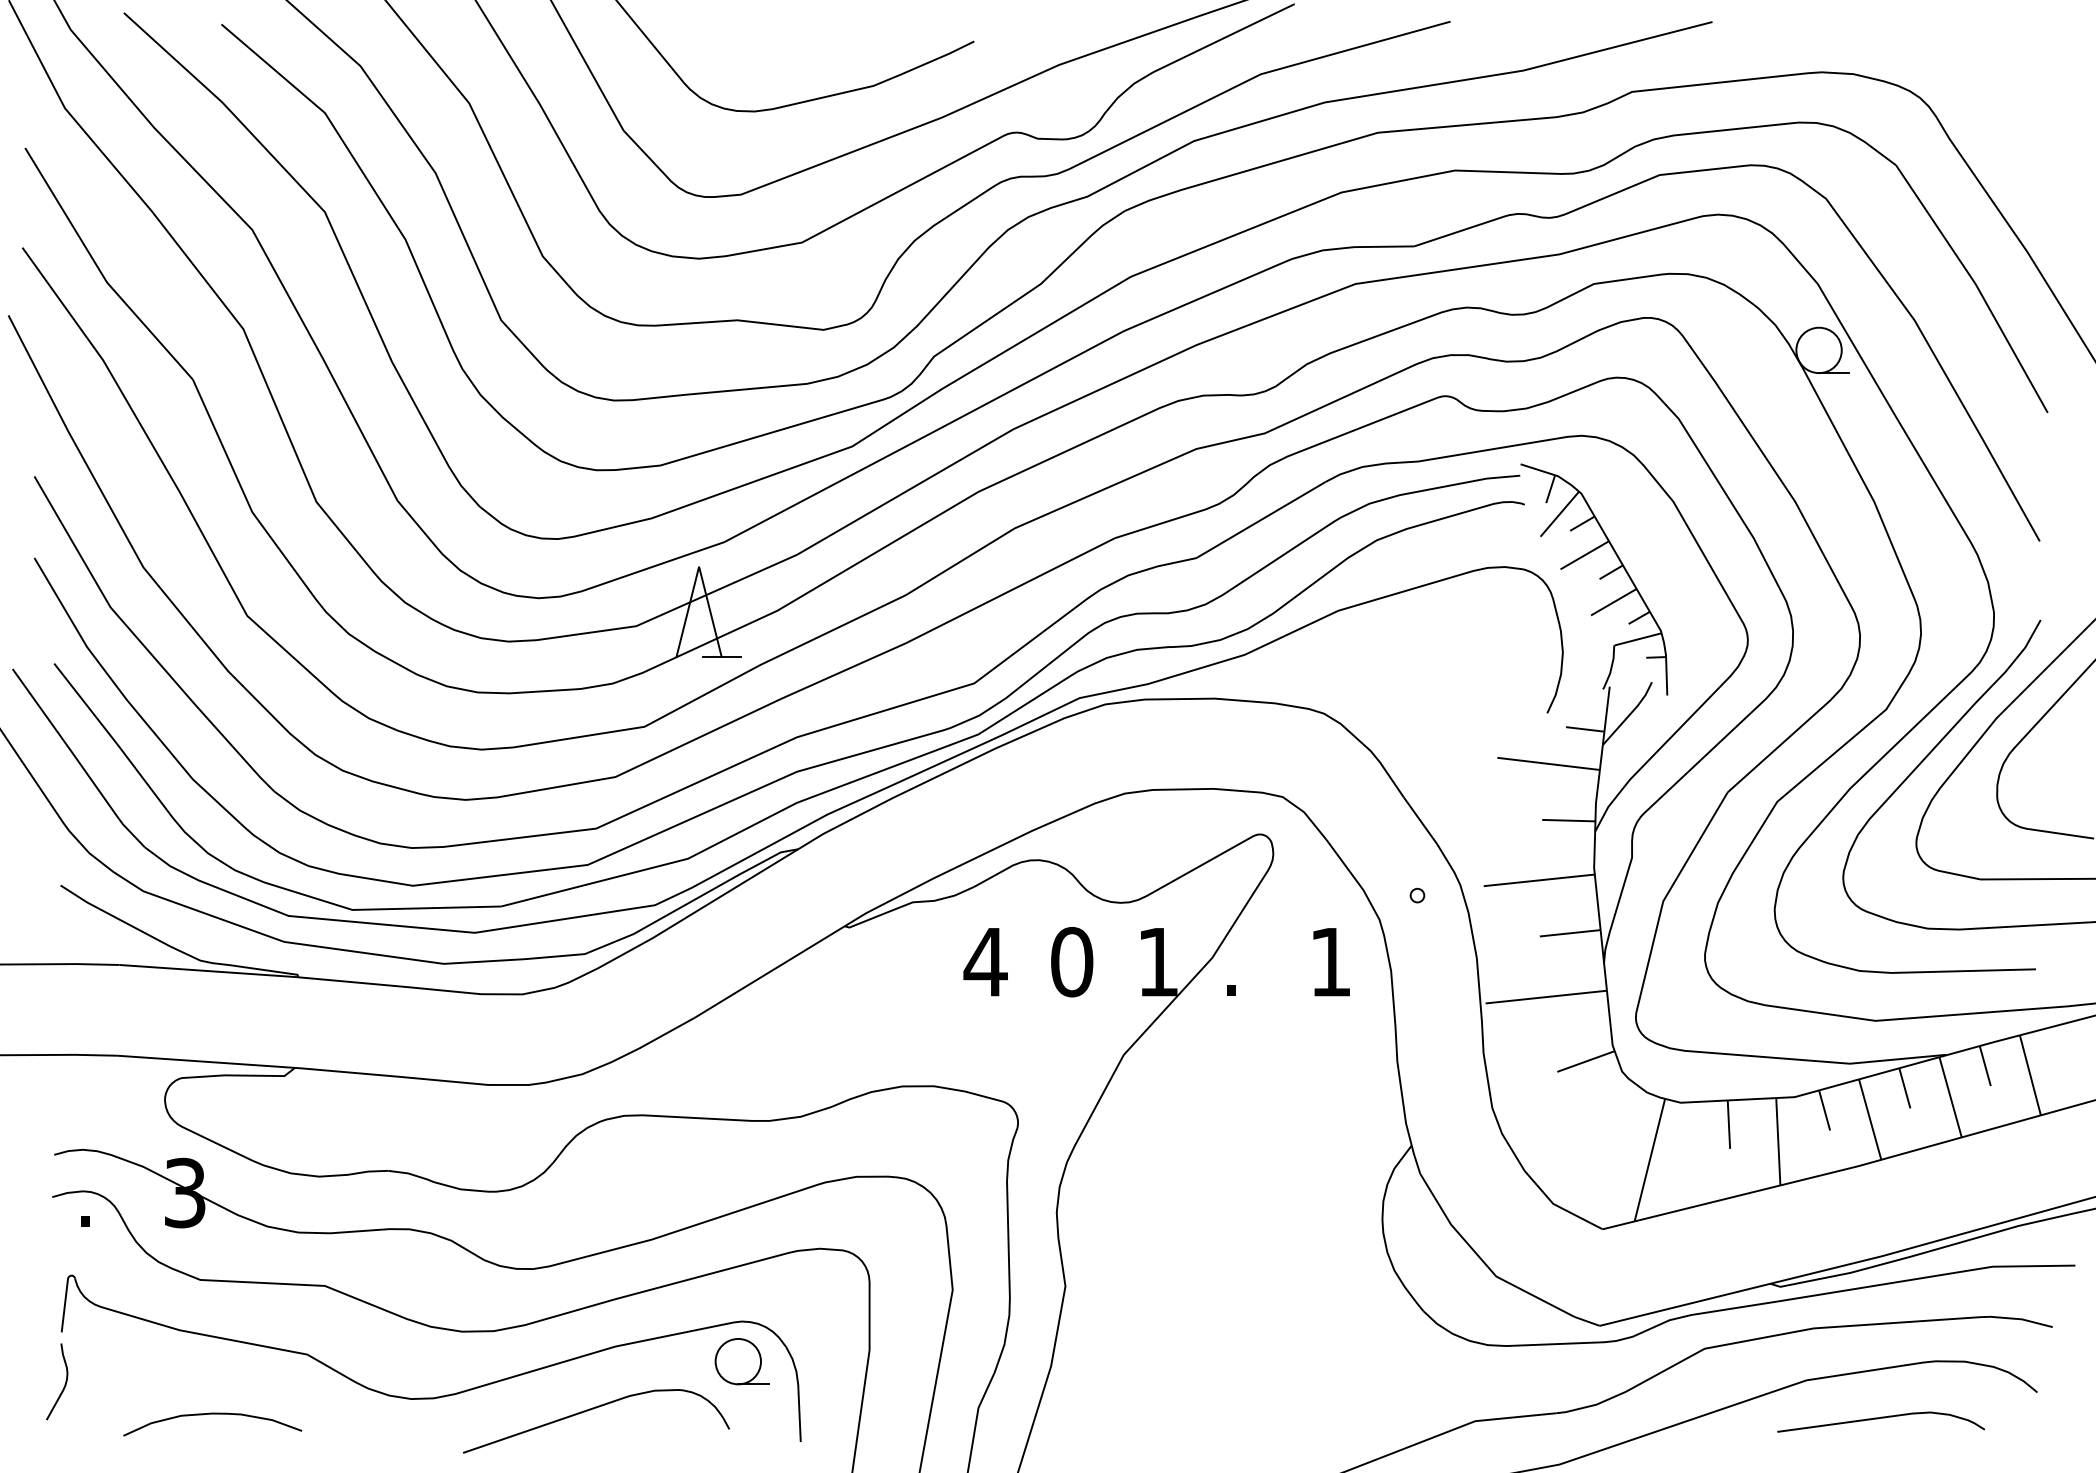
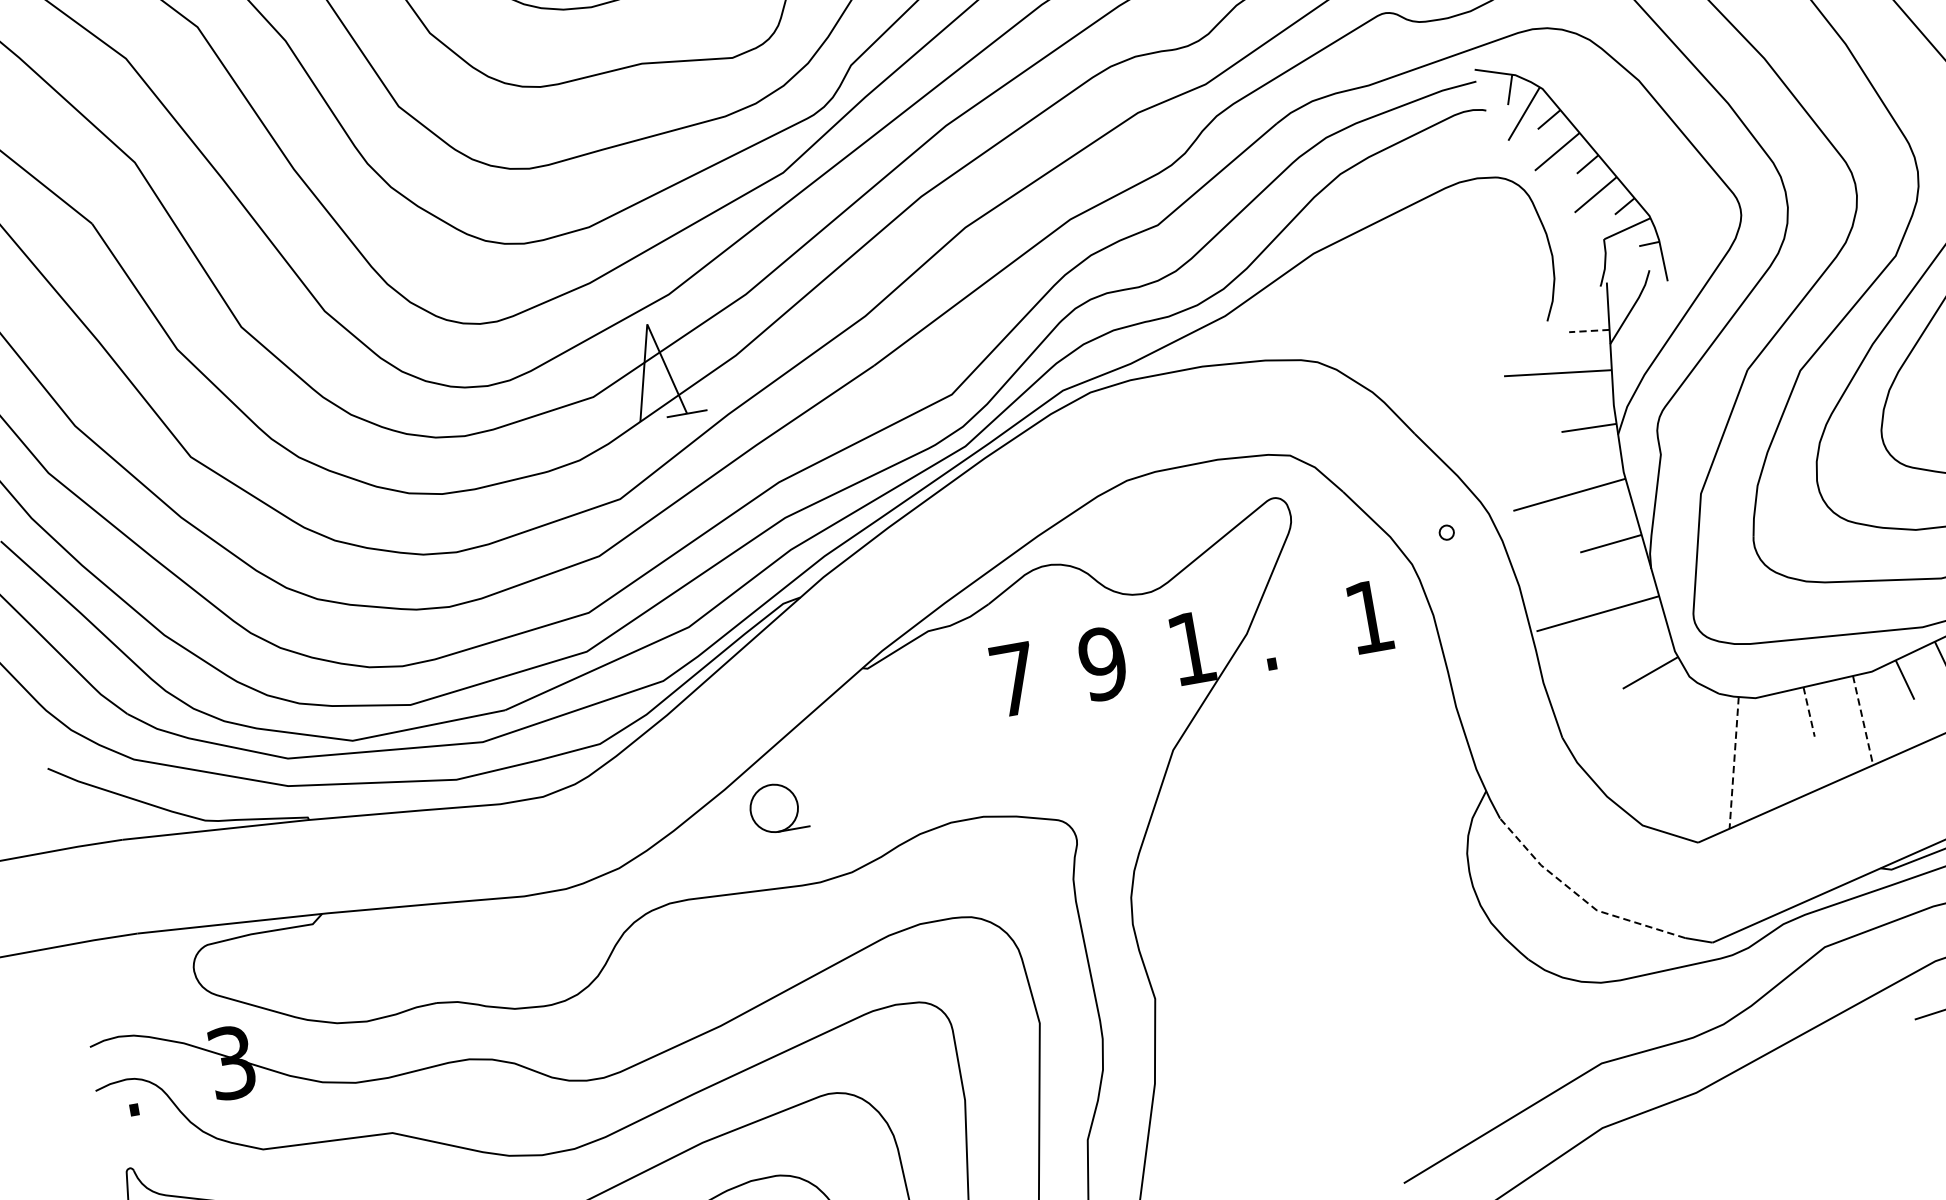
line: (1584, 729) -> (1588, 331), solid -> dashed
text: (985, 962) -> (1014, 679), 4 -> 7
text: (1071, 962) -> (1102, 664), 0 -> 9
line: (1728, 1125) -> (1808, 712), solid -> dashed
line: (1778, 1141) -> (1863, 720), solid -> dashed
line: (1649, 1160) -> (1733, 763), solid -> dashed
line: (1483, 1261) -> (1581, 897), solid -> dashed
part: (741, 1361) -> (777, 807), moved

